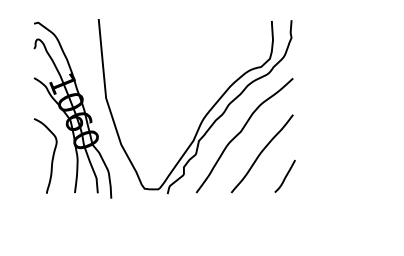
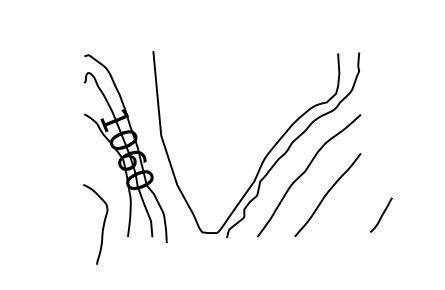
curve: (52, 156) -> (102, 225), moved
curve: (285, 175) -> (381, 214), moved

